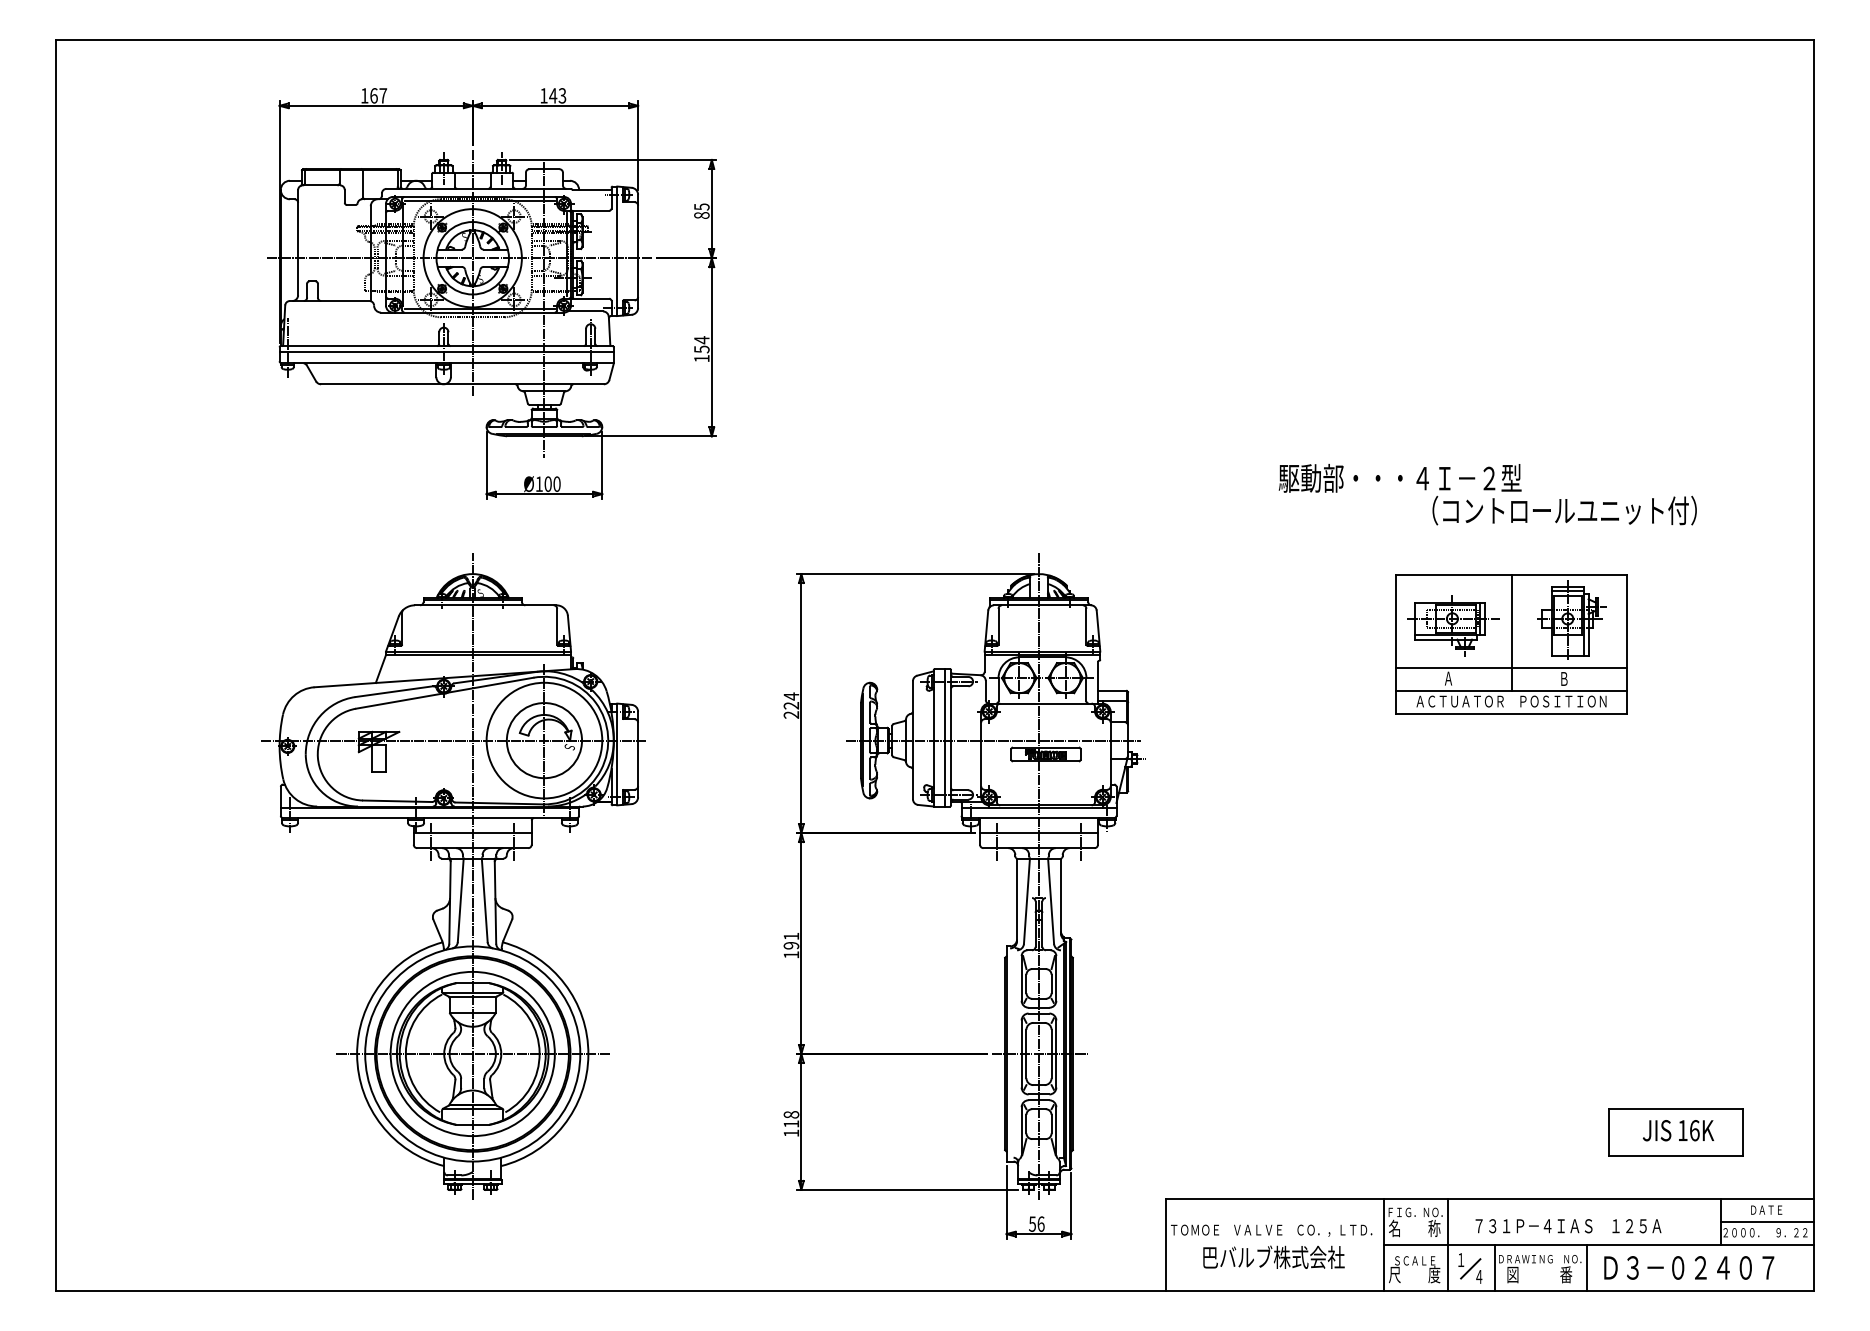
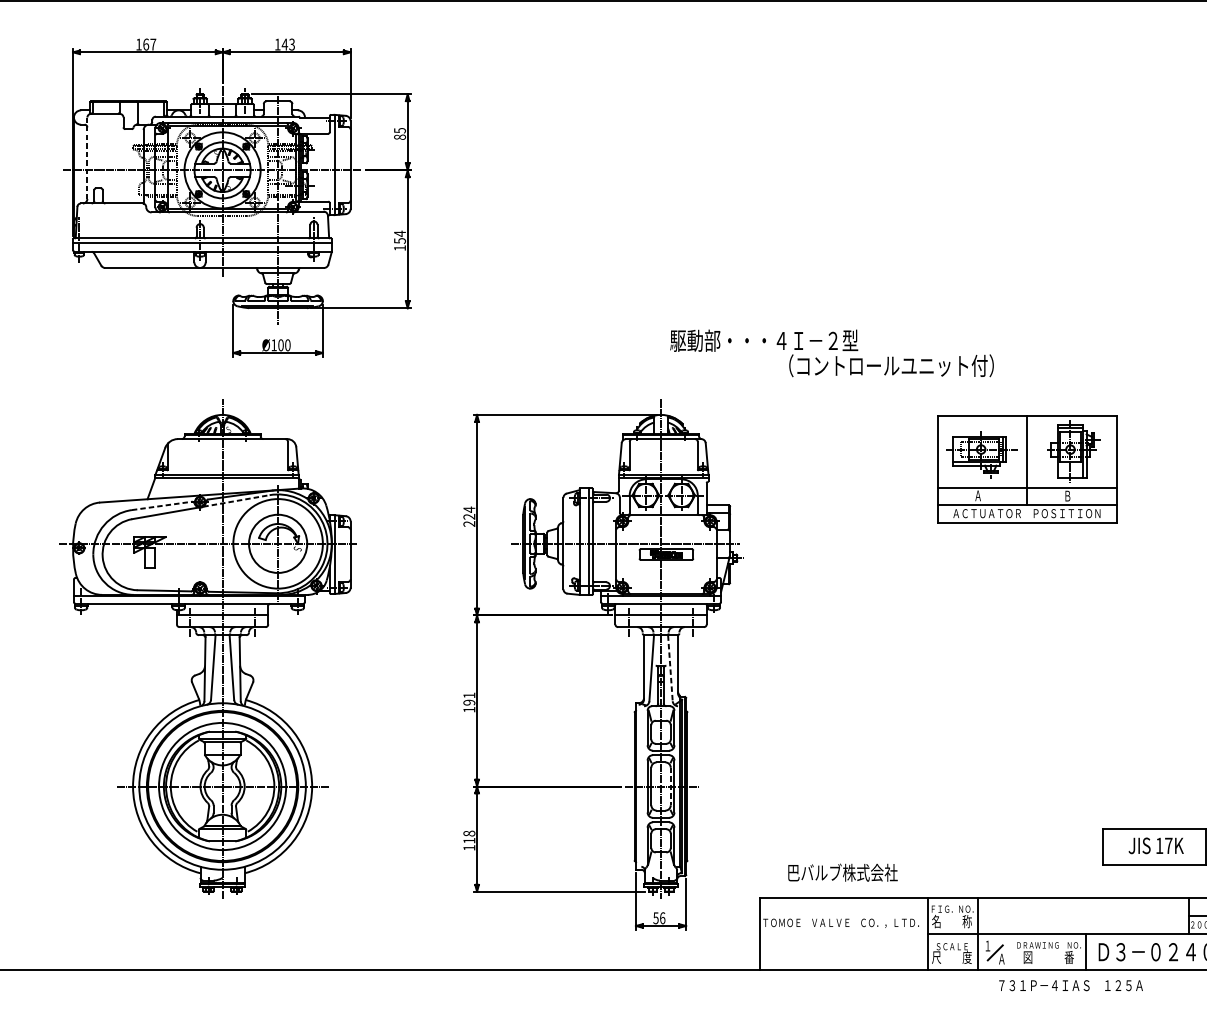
line: (298, 242) -> (87, 158), solid -> dashed
text: (1487, 494) -> (831, 353), moved
line: (491, 685) -> (237, 501), solid -> dashed
line: (394, 691) -> (162, 505), solid -> dashed
line: (1051, 901) -> (670, 668), solid -> dashed
line: (1051, 1054) -> (670, 786), solid -> dashed
text: (1694, 1130) -> (1168, 845), 16K -> 17K
text: (1568, 1226) -> (1071, 985), moved
text: (1273, 1256) -> (842, 872), moved
line: (1494, 1267) -> (1013, 951), removed
text: (1478, 1276) -> (1001, 958), ４ -> Ａ

